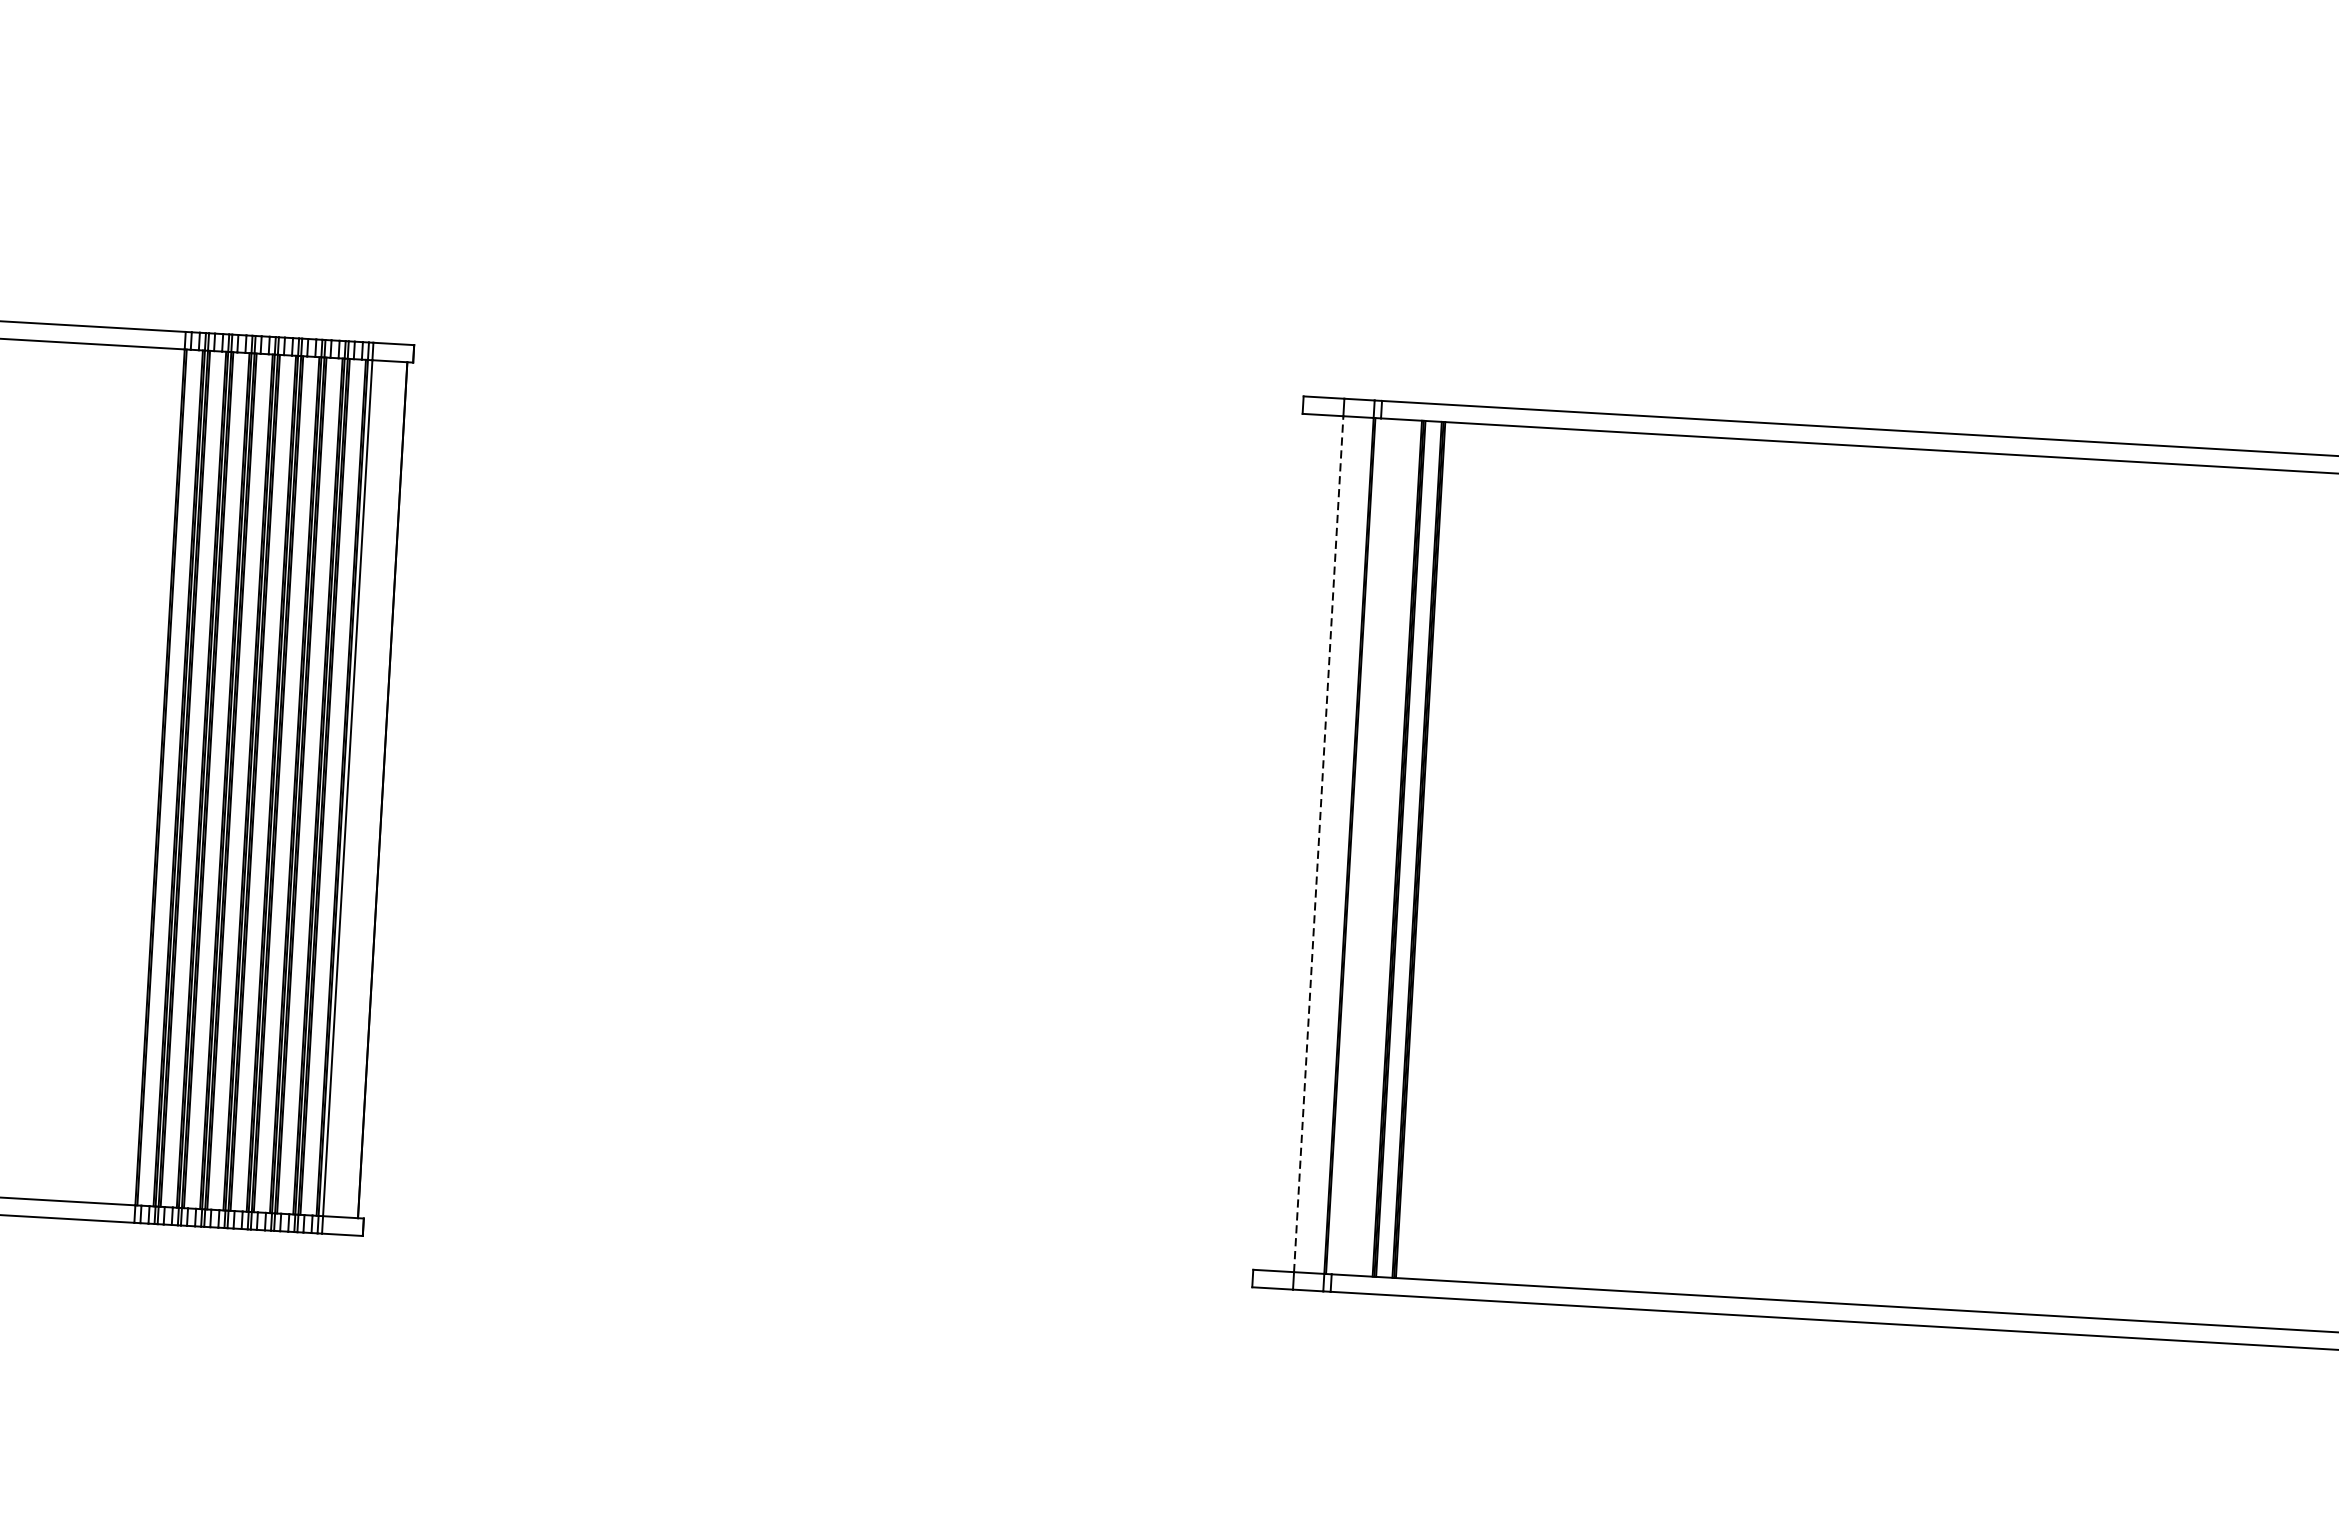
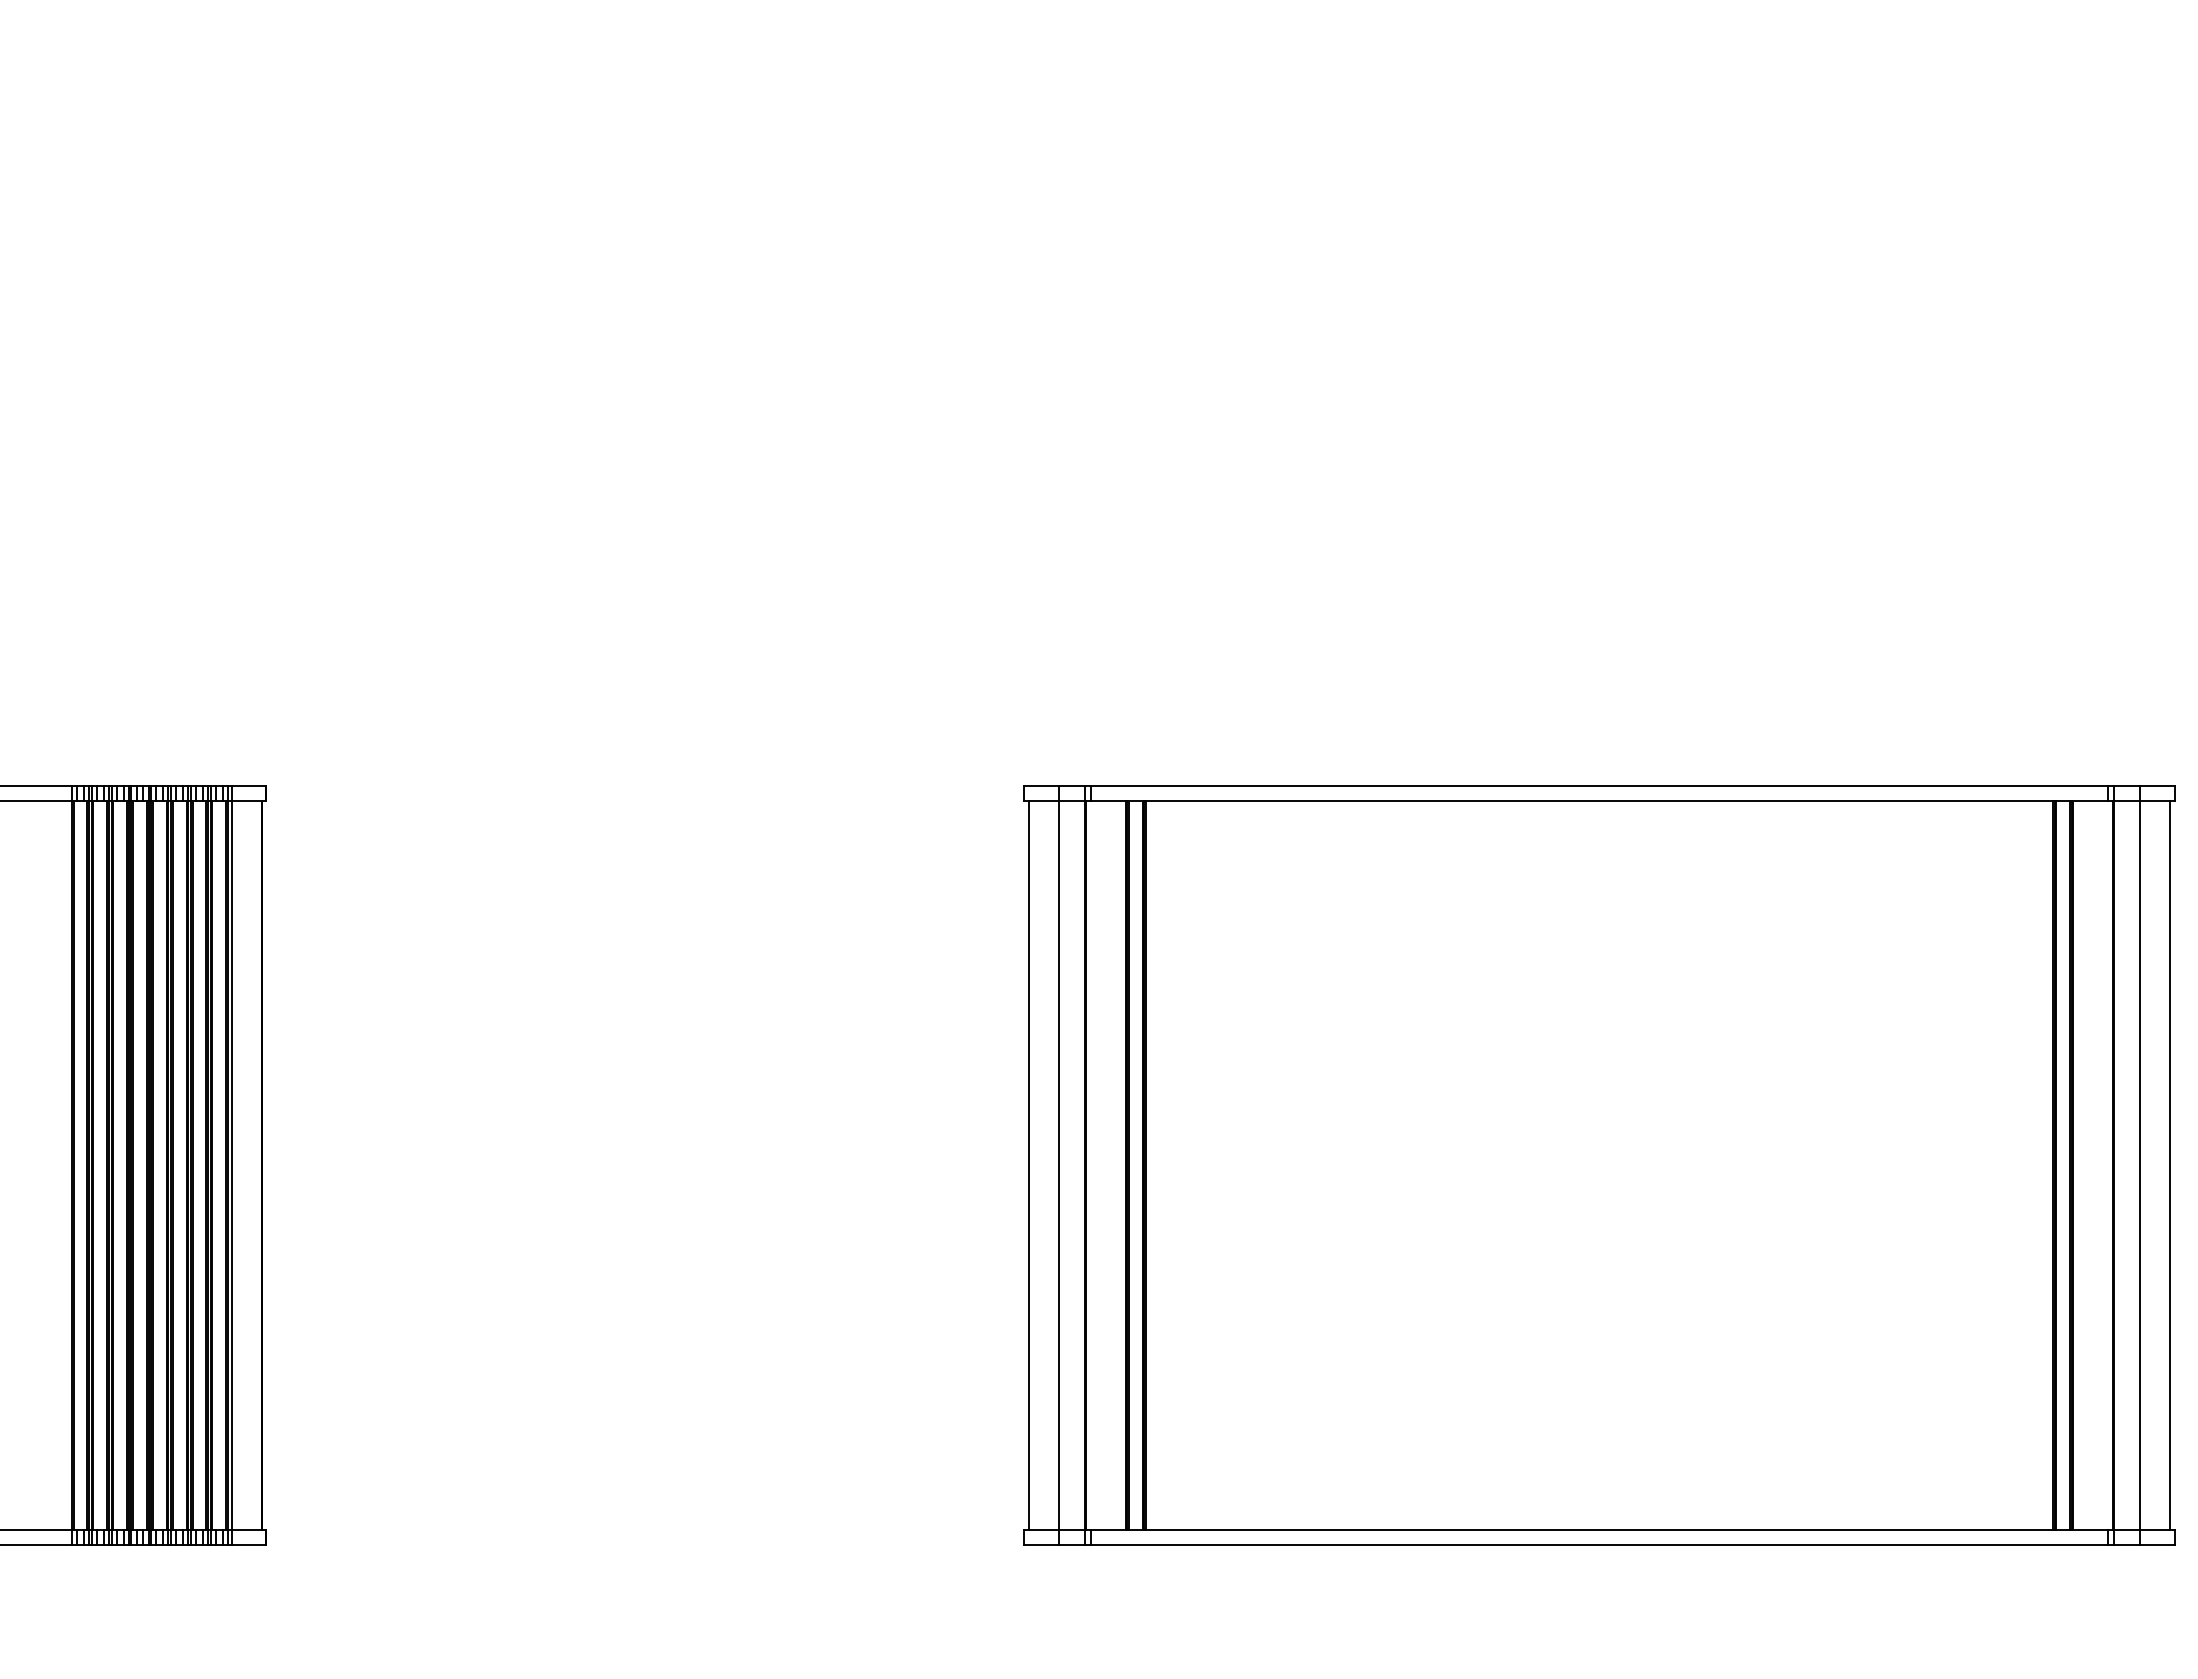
line: (1284, 841) -> (1029, 1164), added
line: (1318, 844) -> (1058, 1165), dashed -> solid

